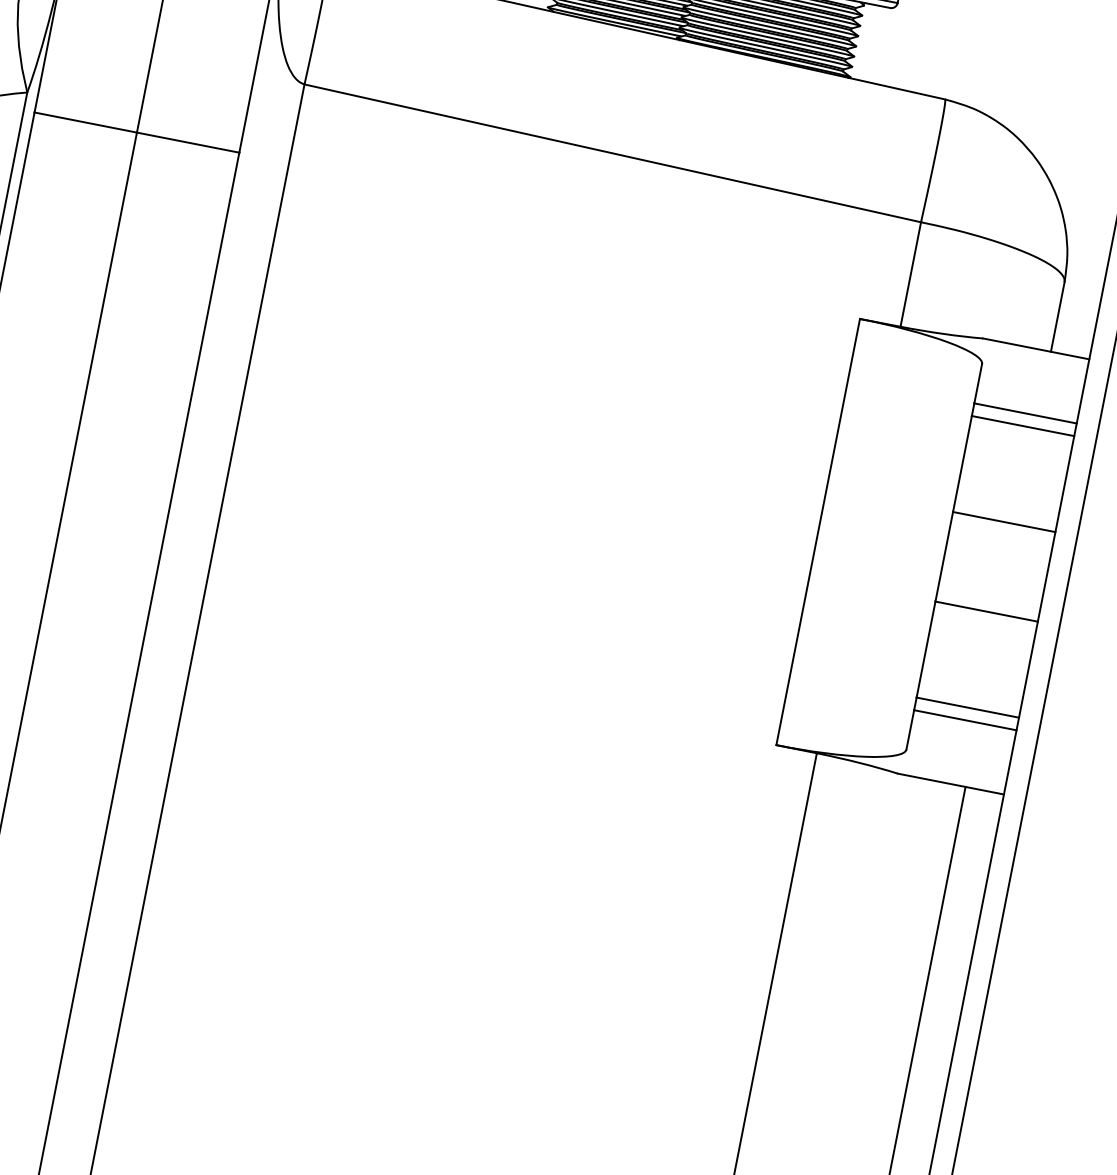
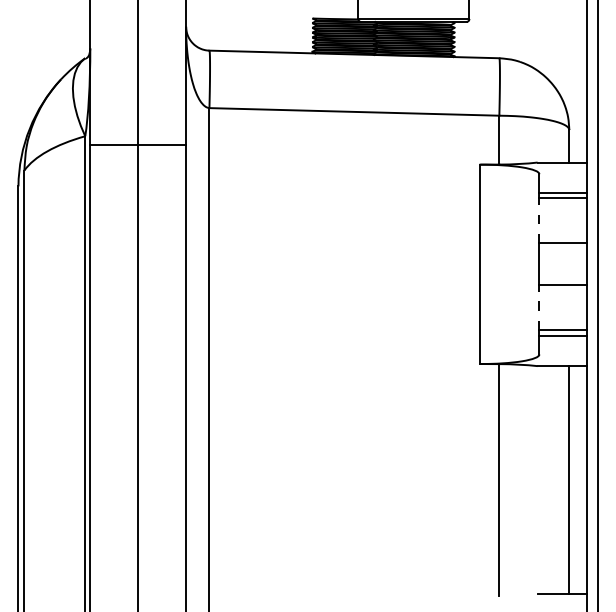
line: (962, 463) -> (539, 220), solid -> dashed
line: (926, 649) -> (539, 307), solid -> dashed

